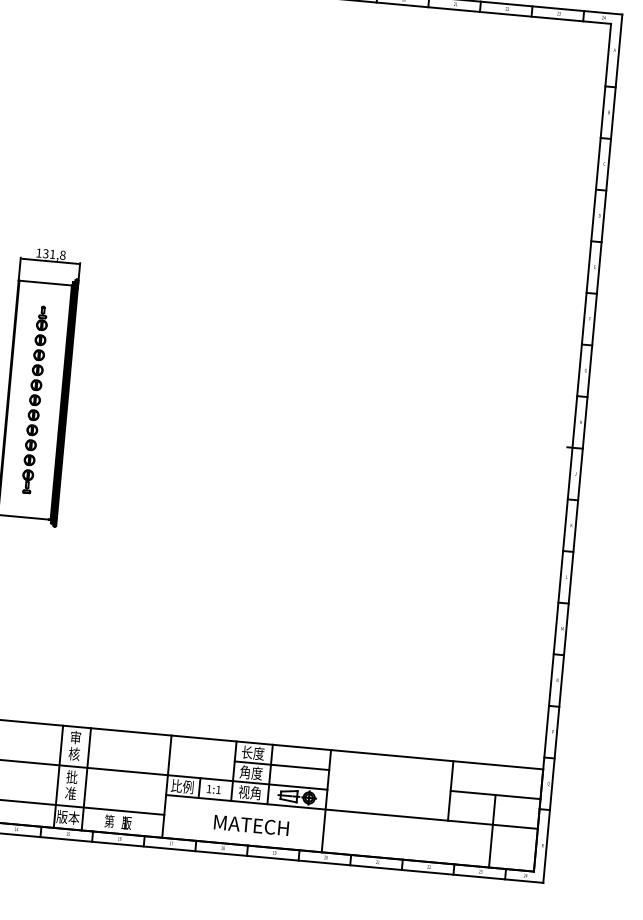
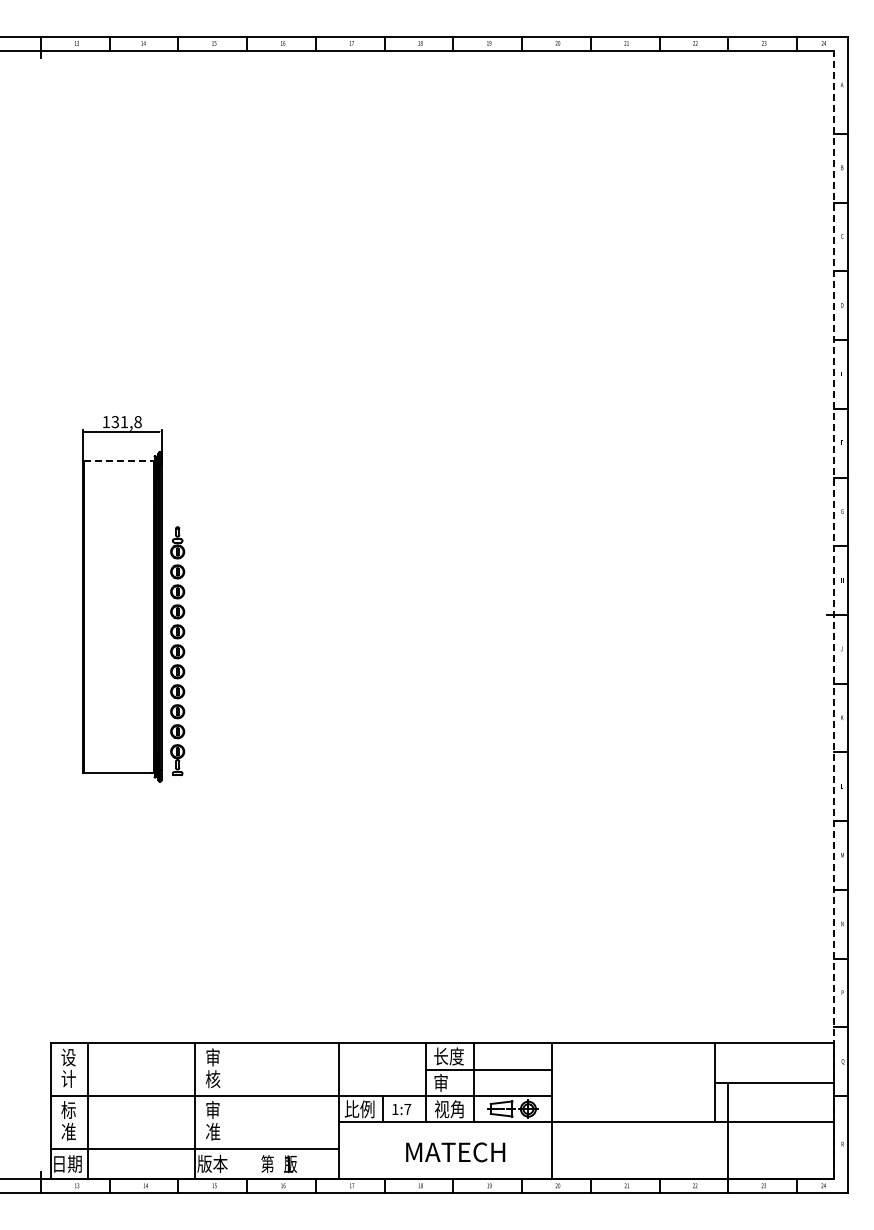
line: (45, 282) -> (118, 460), solid -> dashed
part: (34, 399) -> (177, 651), moved
line: (572, 447) -> (834, 614), solid -> dashed
text: (250, 772) -> (448, 1082), 角度 -> 审
text: (71, 776) -> (212, 1109), 批 -> 审
line: (85, 779) -> (231, 1111), removed
text: (218, 789) -> (407, 1109), 1:1 -> 1:7
line: (492, 830) -> (728, 1130), moved

